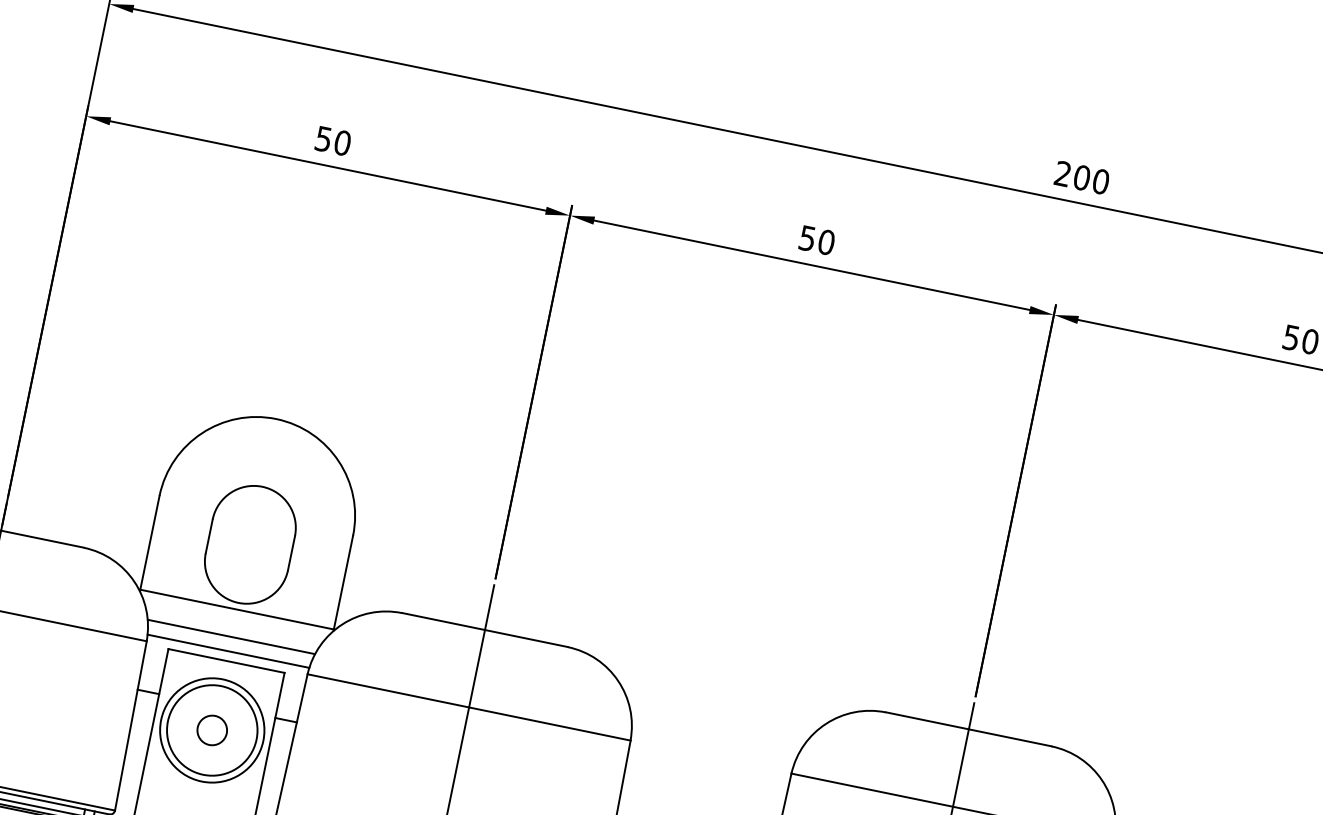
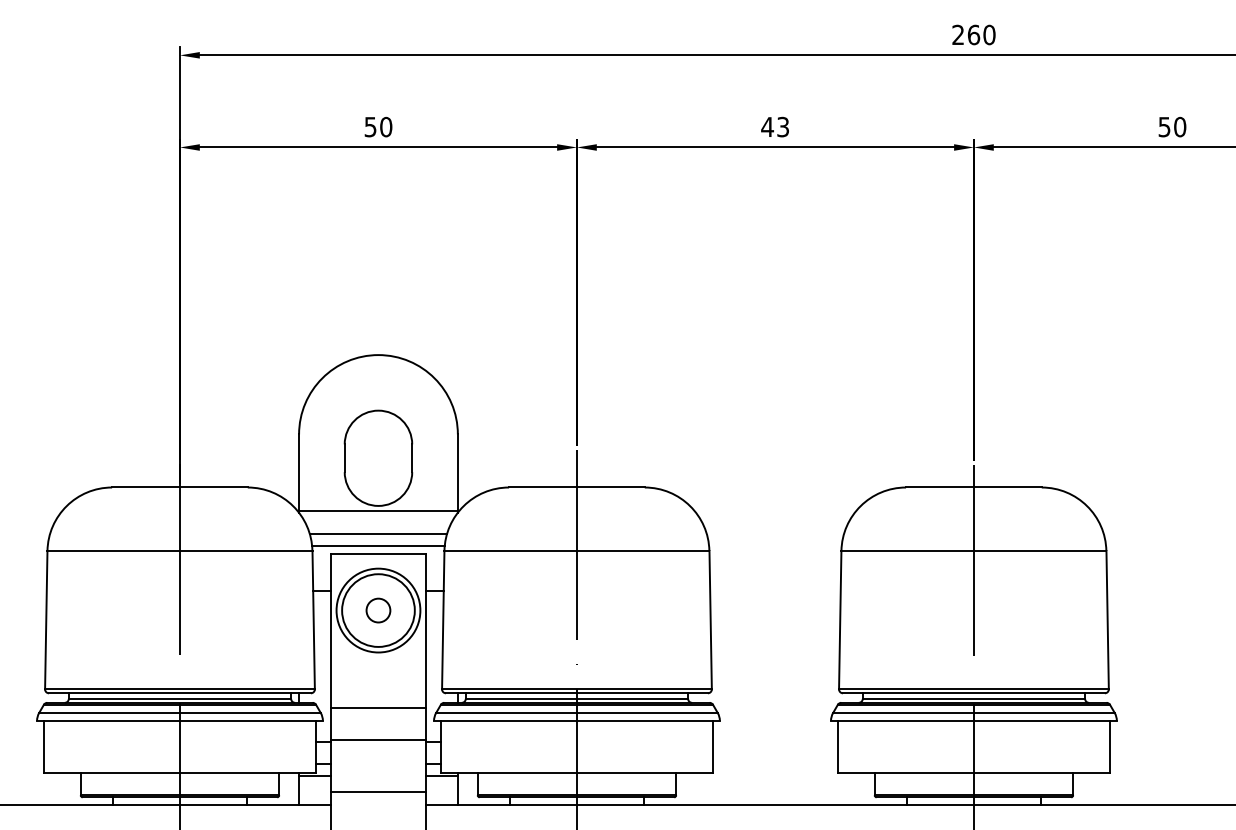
text: (1081, 177) -> (973, 34), 200 -> 260
text: (817, 240) -> (775, 127), 50 -> 43

